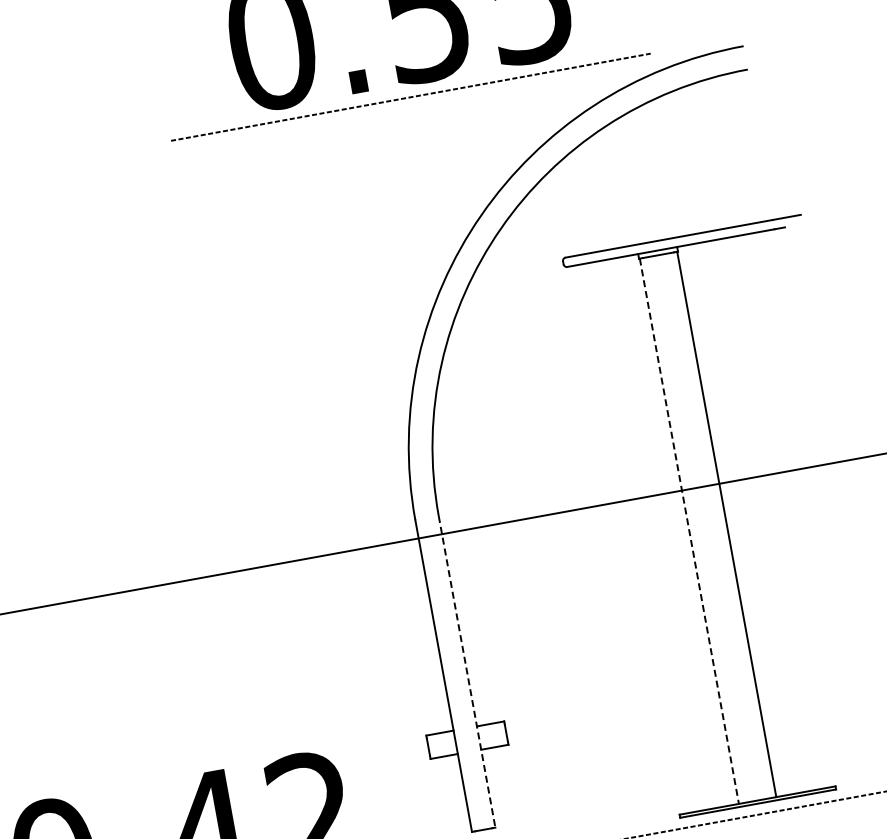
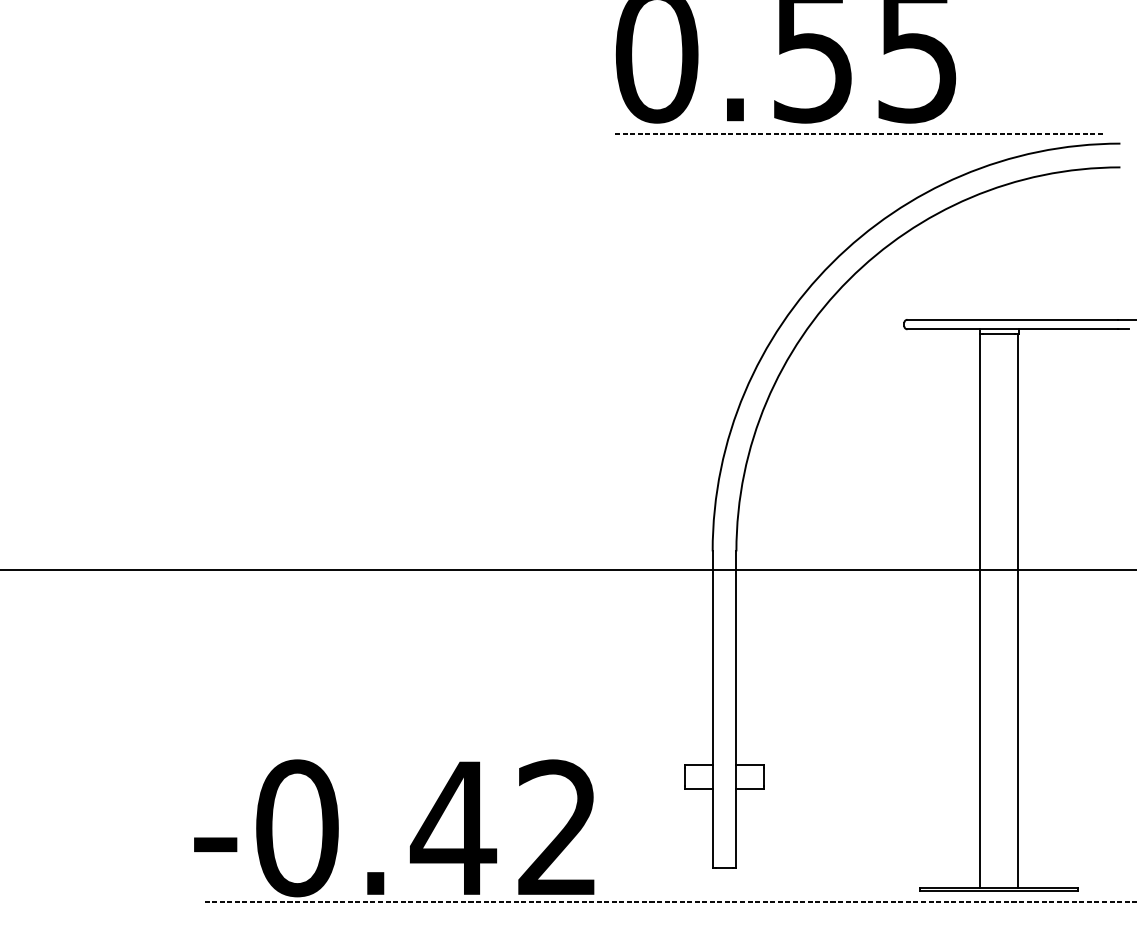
line: (410, 96) -> (858, 133), moved
line: (689, 531) -> (980, 611), dashed -> solid
line: (467, 672) -> (736, 710), dashed -> solid

